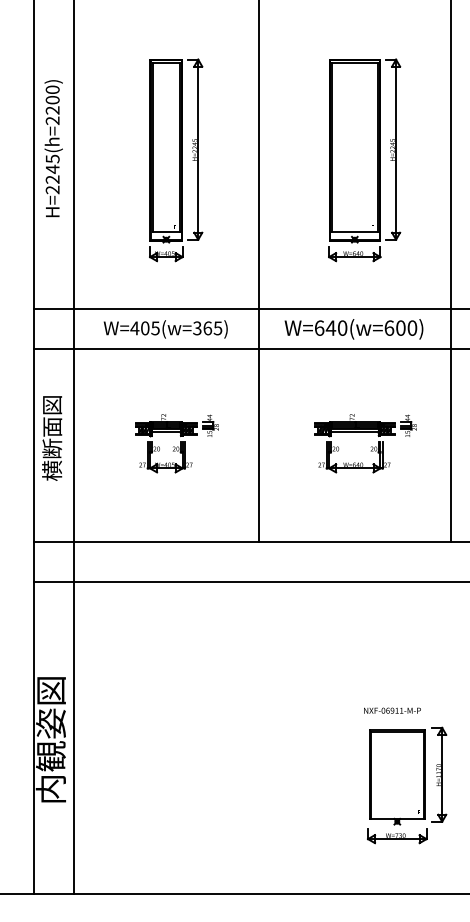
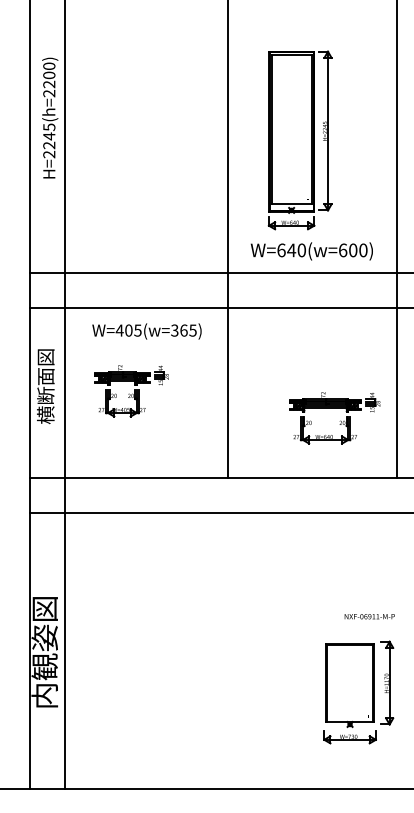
text: (54, 147) -> (50, 117), moved
part: (176, 160) -> (155, 141), removed
part: (363, 160) -> (299, 140), moved
text: (165, 329) -> (146, 331), moved
text: (353, 329) -> (311, 251), moved
part: (176, 443) -> (131, 391), moved
part: (364, 443) -> (334, 418), moved
text: (392, 710) -> (369, 616), moved

